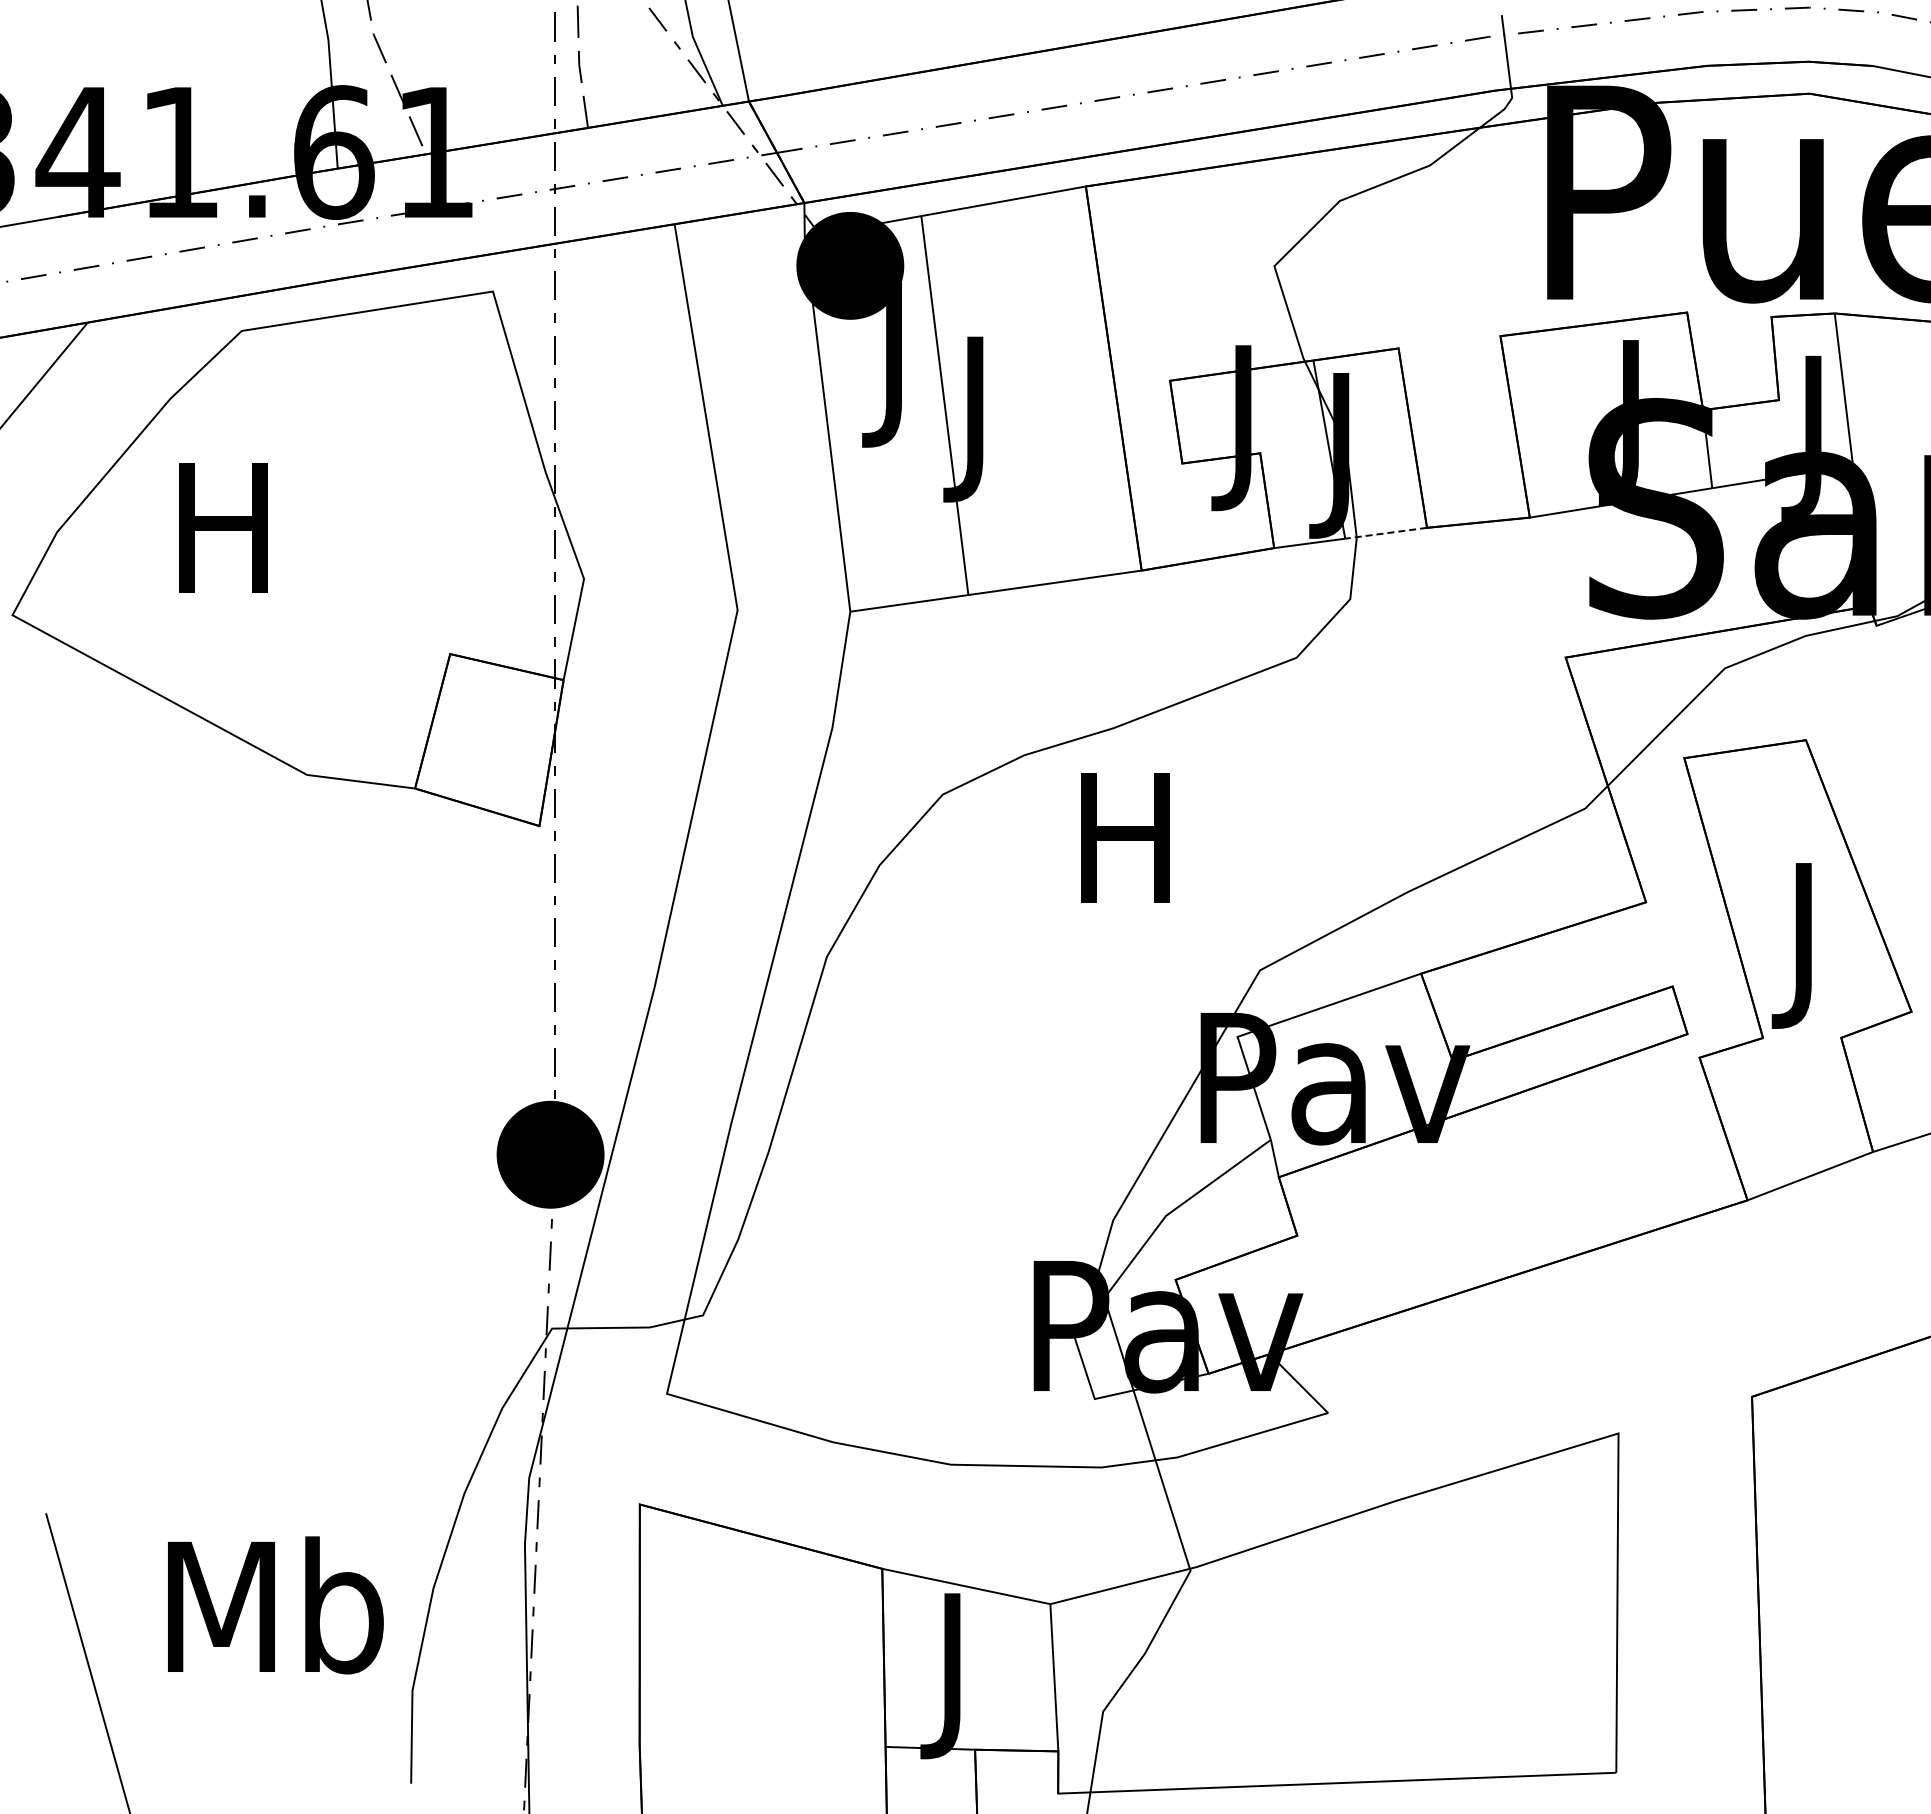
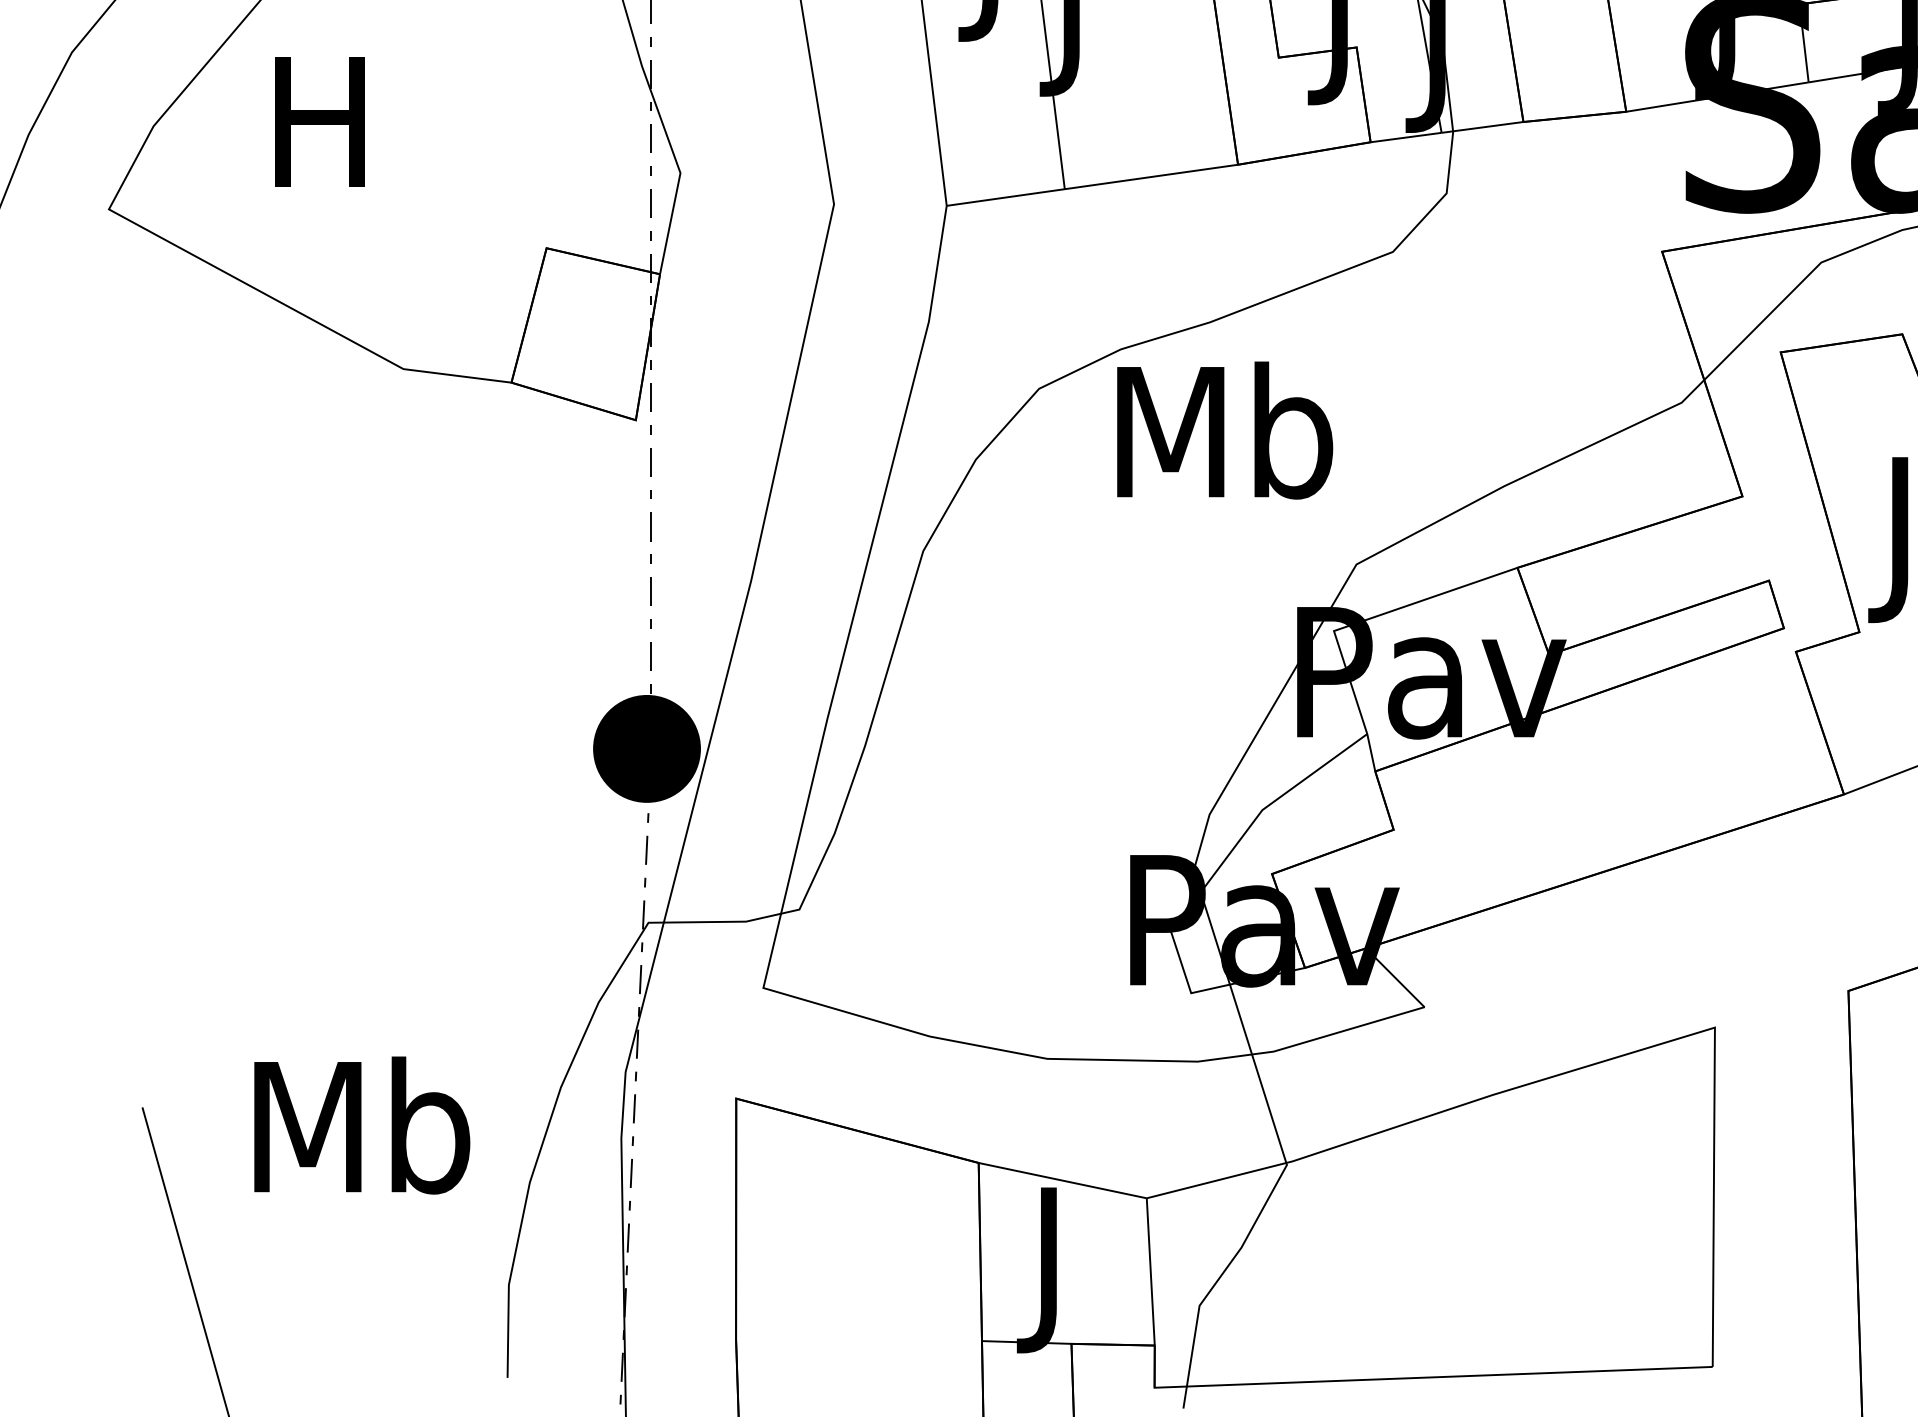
line: (1385, 533) -> (1481, 127), dashed -> solid
text: (1128, 836) -> (1224, 430), H -> Mb
text: (275, 1605) -> (361, 1125), moved

